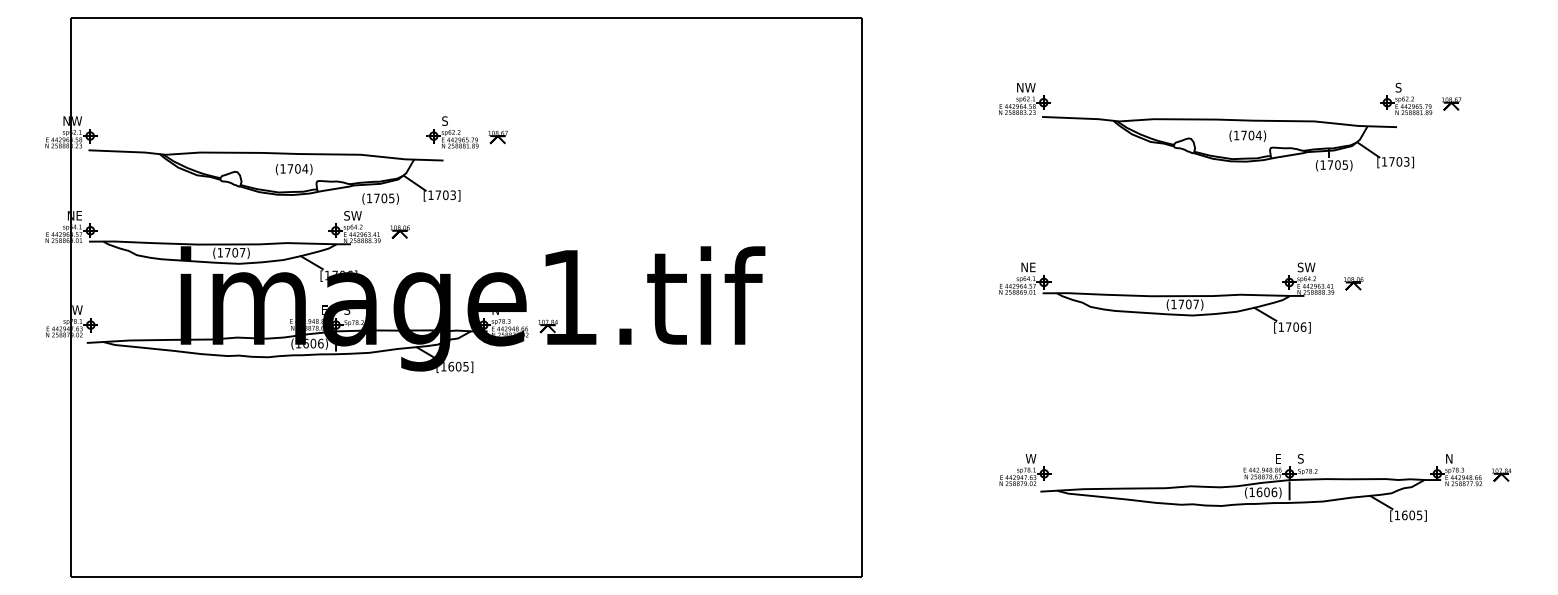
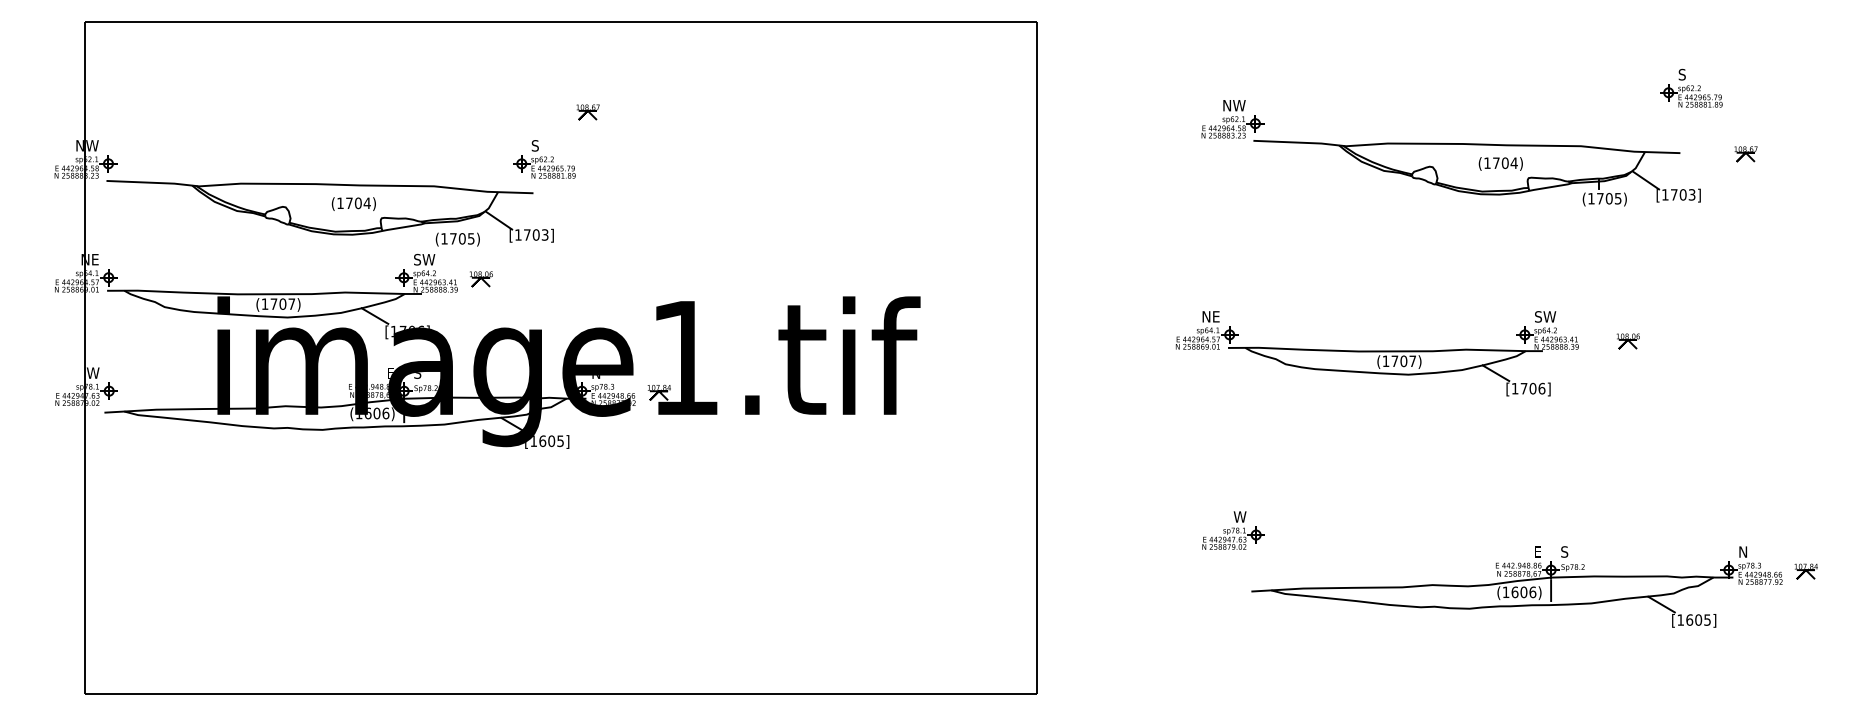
part: (1406, 98) -> (1691, 87), moved
part: (1451, 104) -> (1745, 154), moved
part: (497, 137) -> (587, 112), moved
part: (1166, 297) -> (1376, 353), moved
part: (1025, 470) -> (1233, 530), moved

